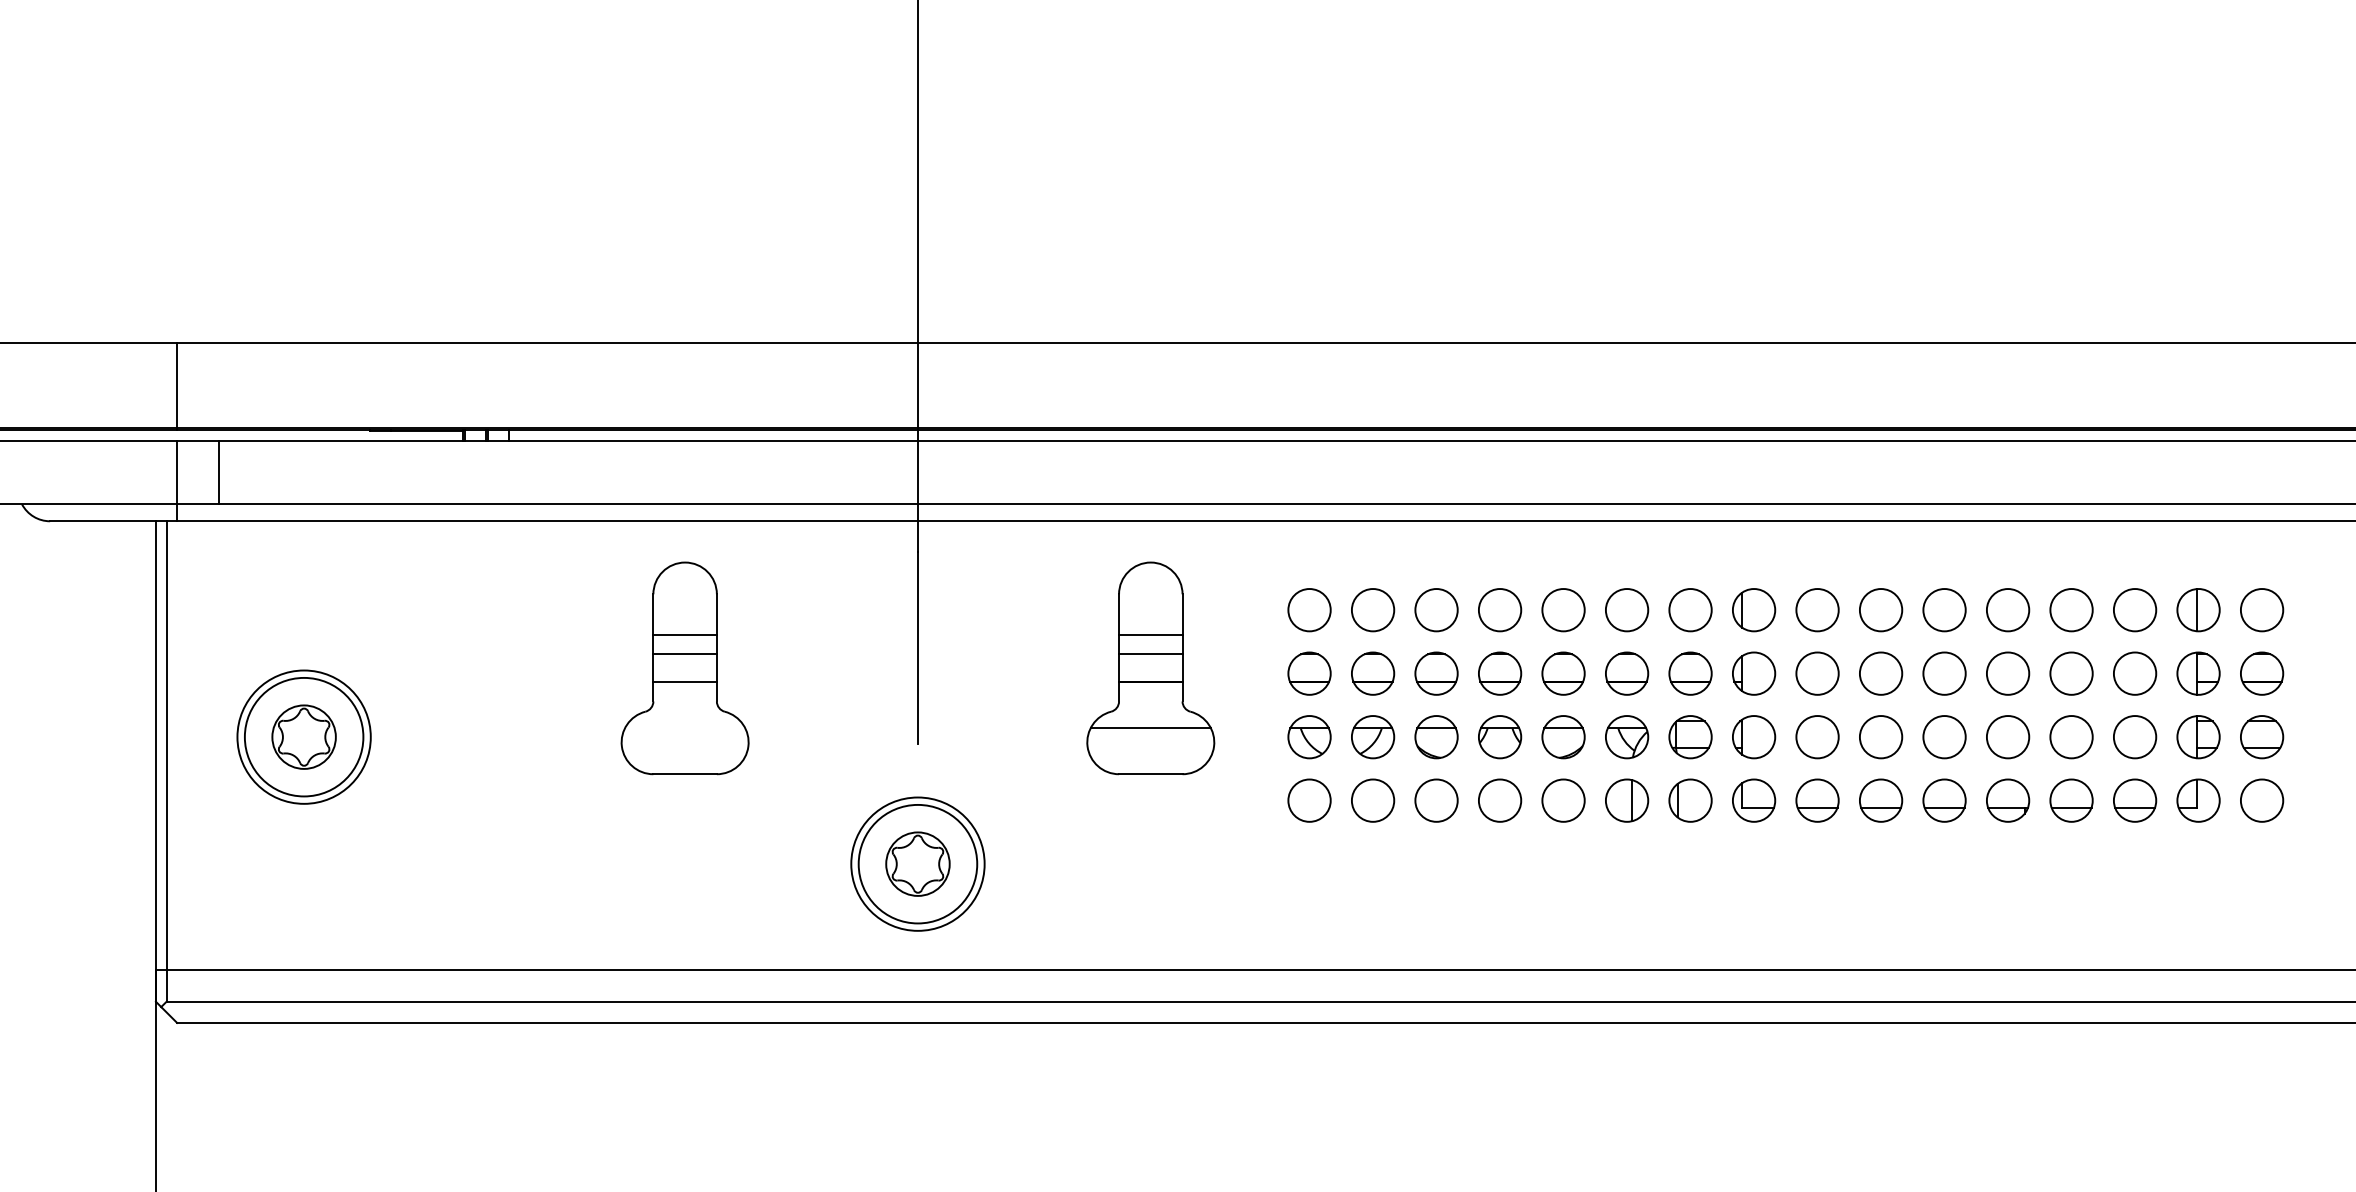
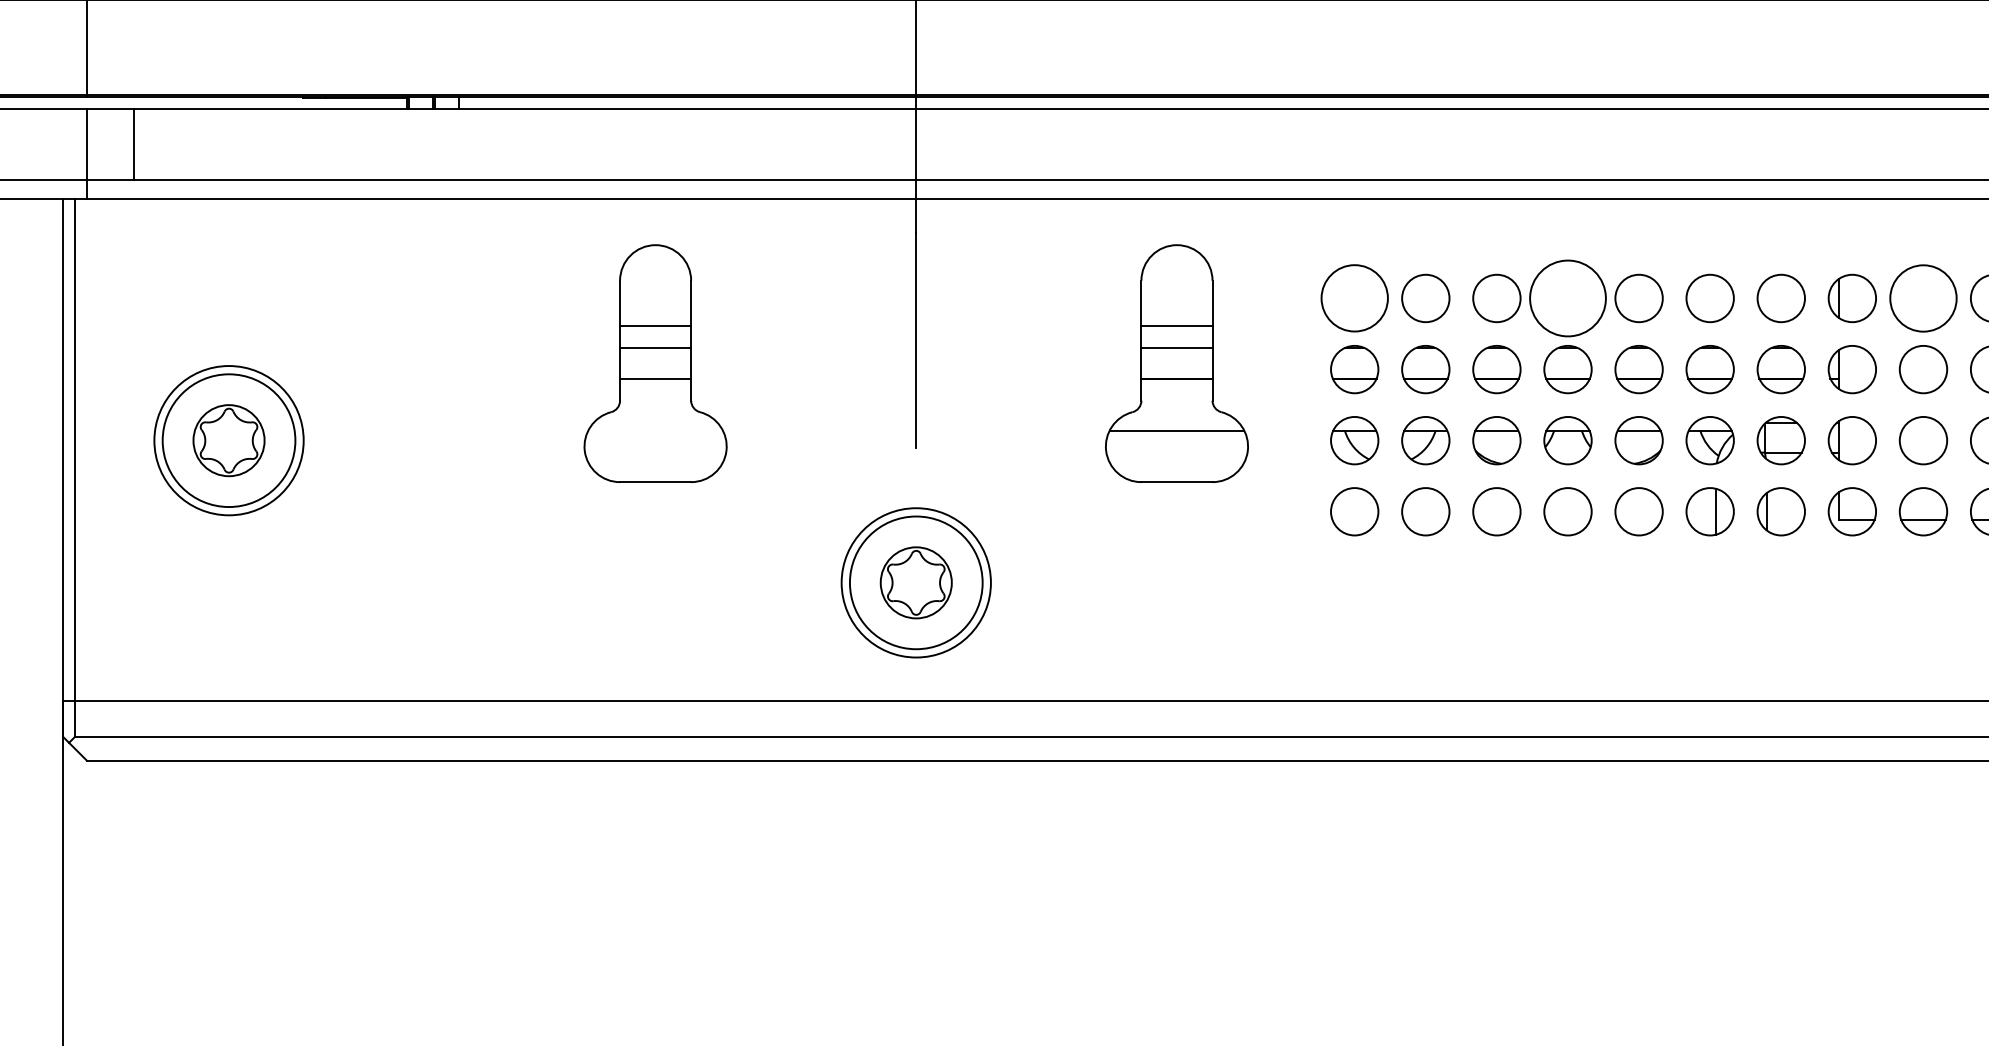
circle: (1309, 610) -> (1354, 298), size x1.4
circle: (1499, 610) -> (1567, 298), size x1.6
circle: (1817, 610) -> (1923, 298), size x1.4

